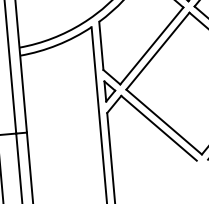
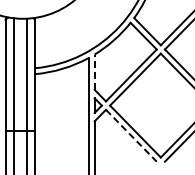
line: (101, 46) -> (94, 72), solid -> dashed
line: (159, 129) -> (131, 136), solid -> dashed

